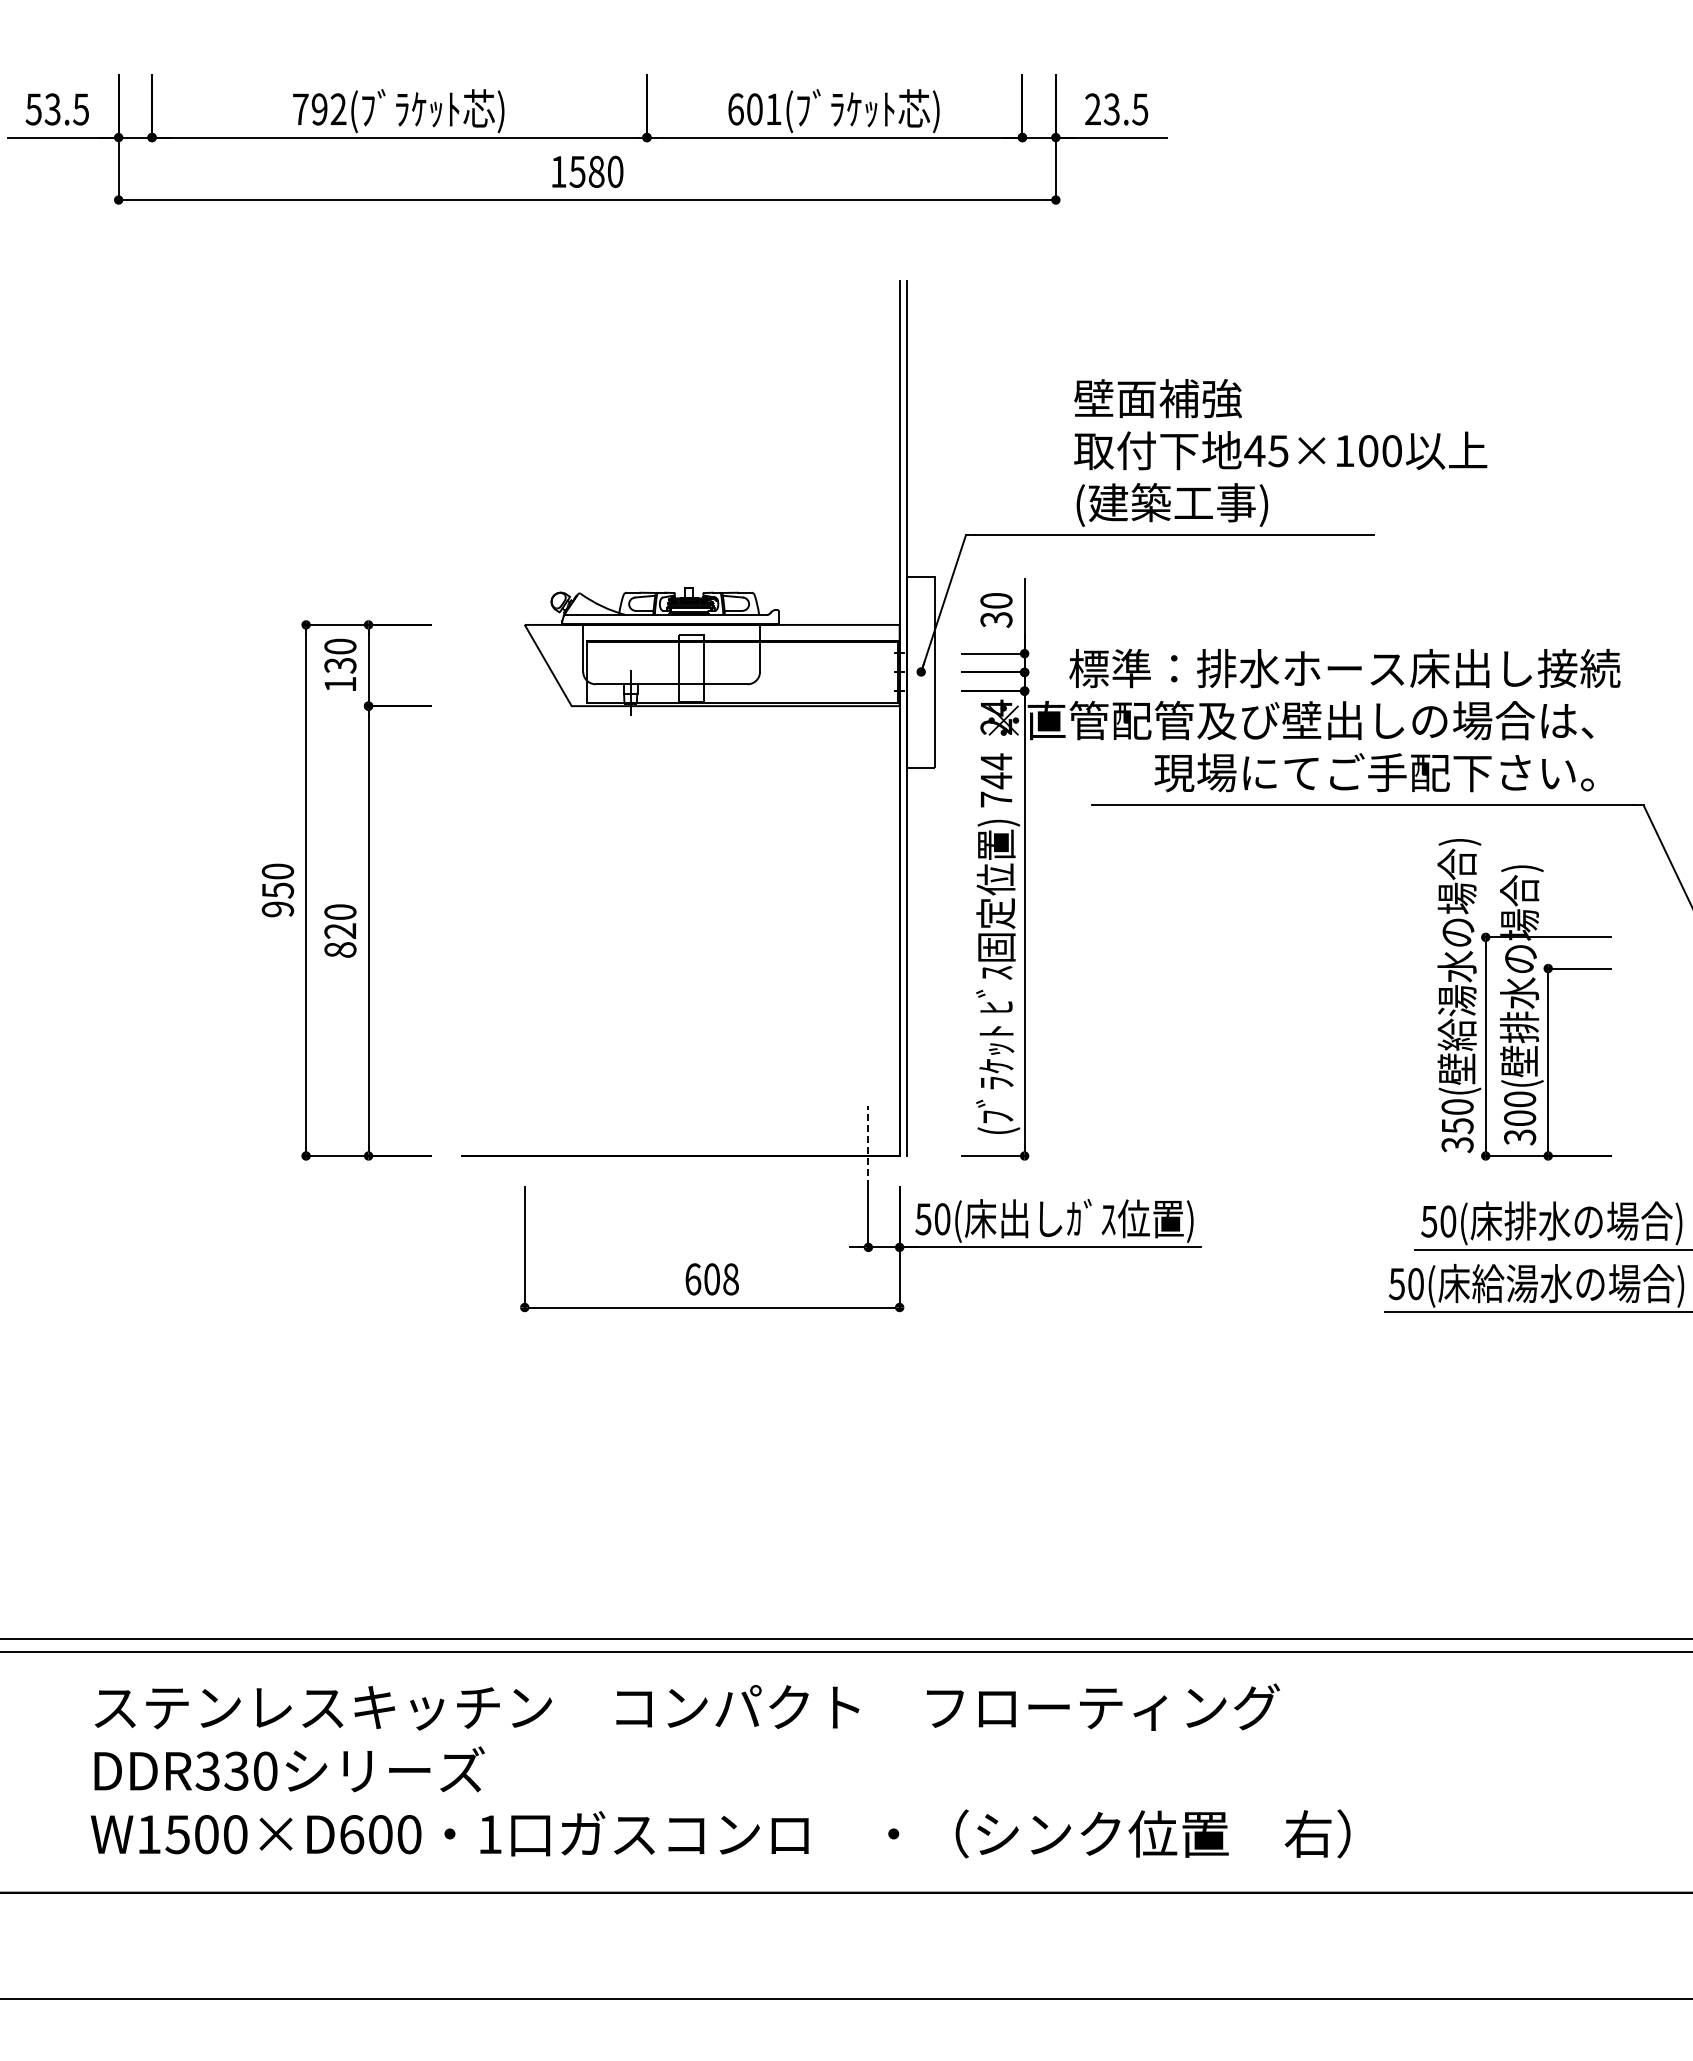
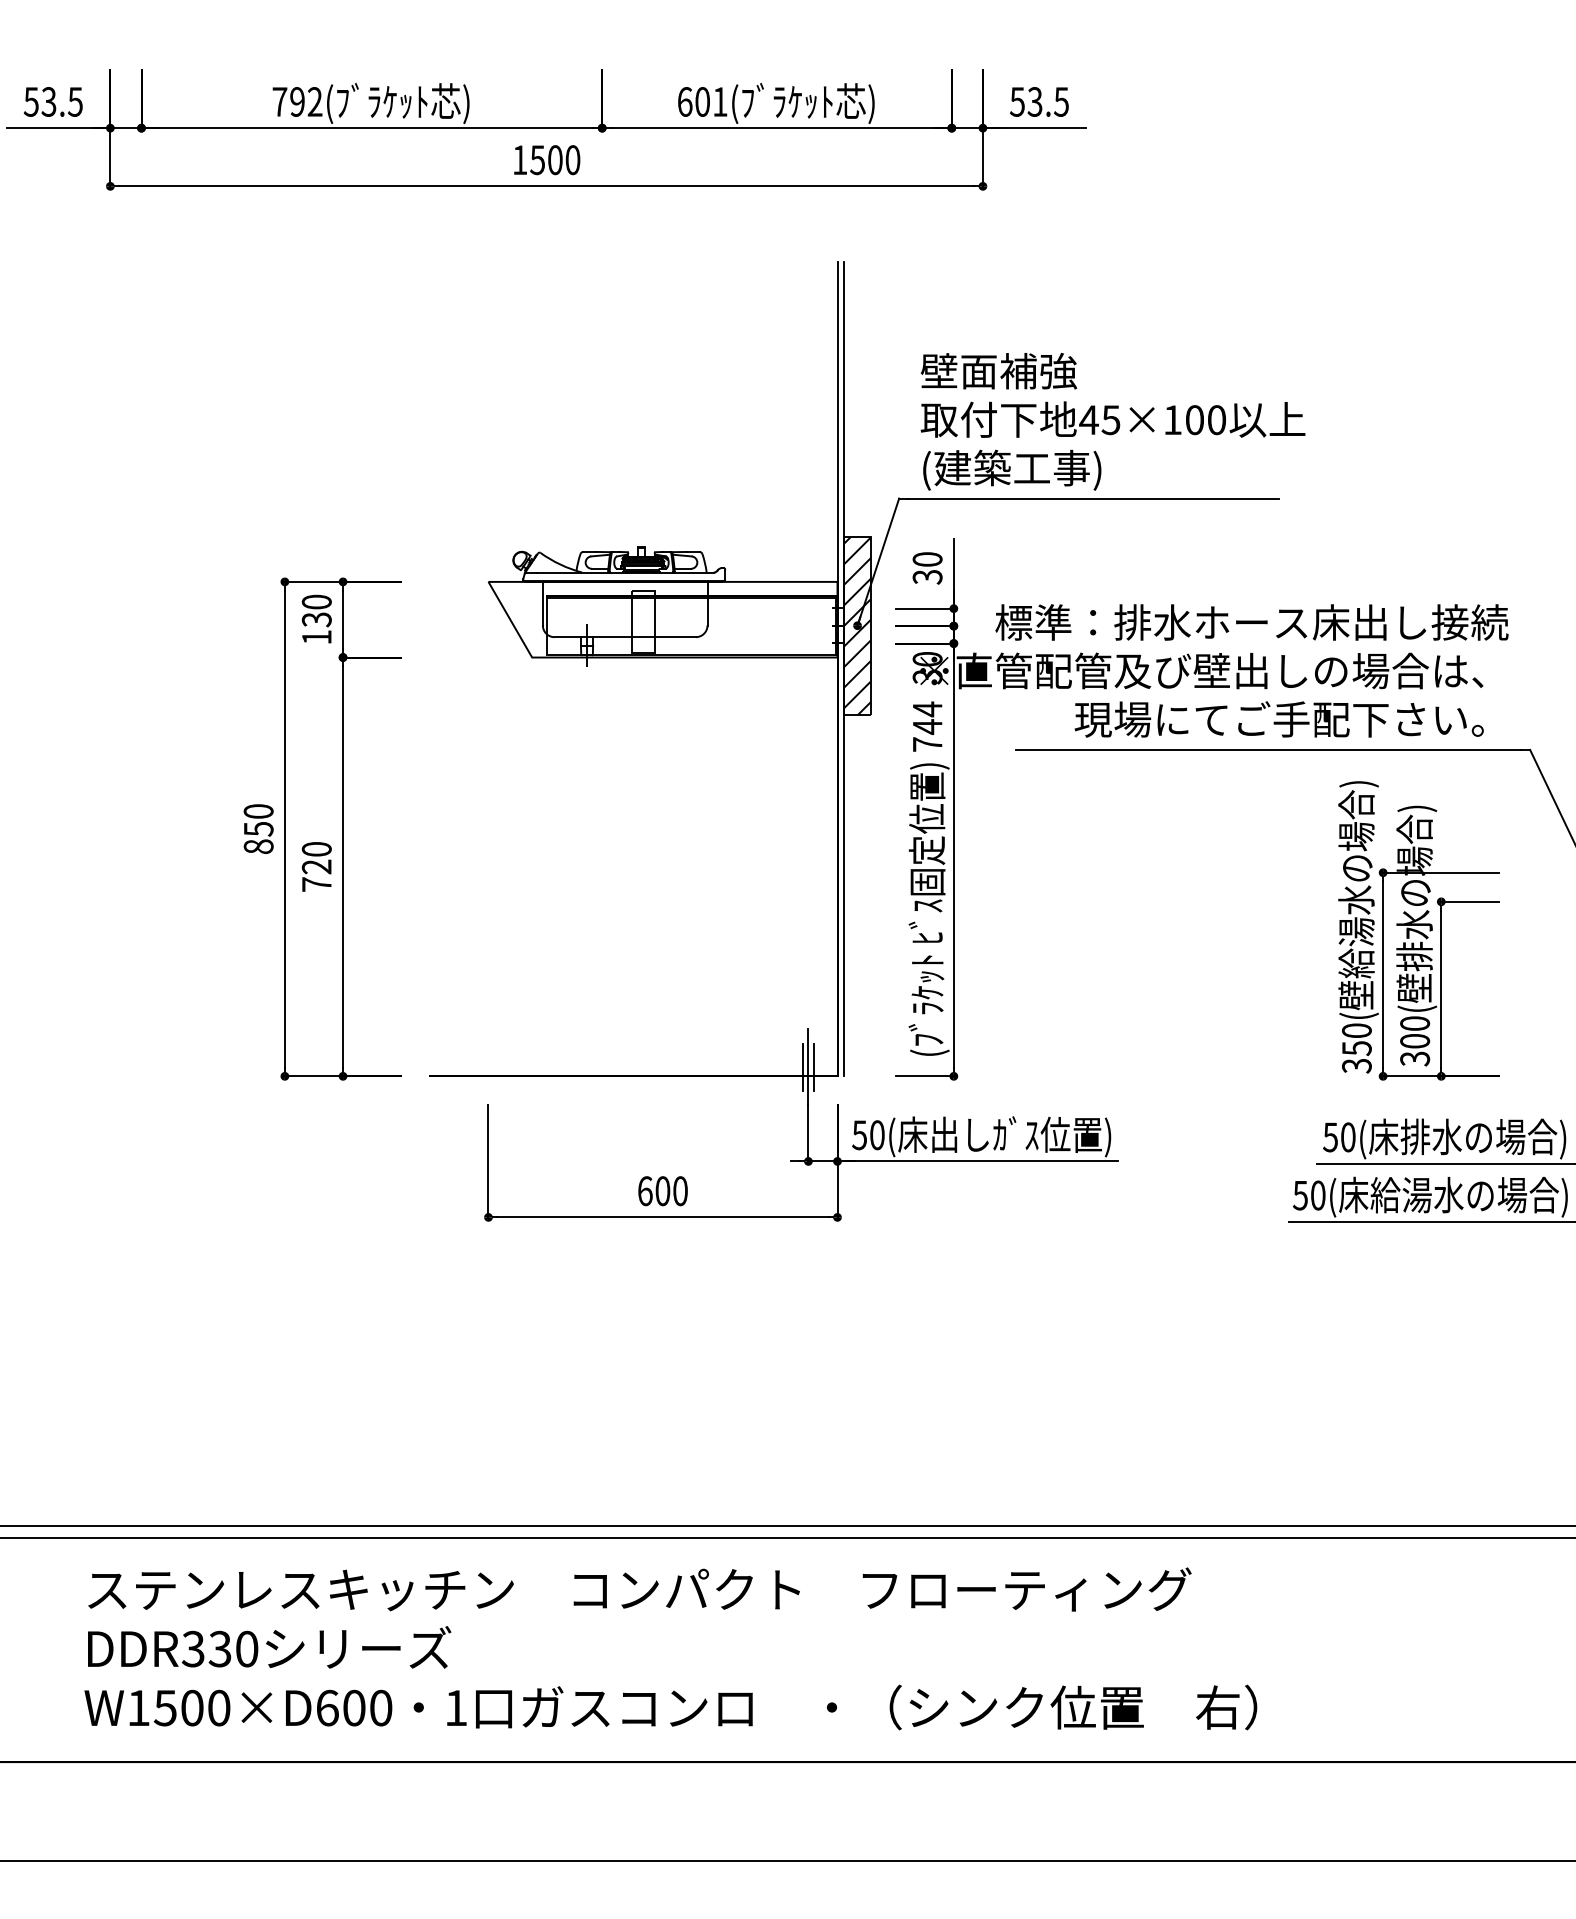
text: (1092, 109) -> (1017, 102), 23.5 -> 53.5
text: (596, 171) -> (555, 159), 1580 -> 1500
text: (1280, 452) -> (1112, 421), moved
hatch: (921, 672) -> (857, 626), added
text: (996, 717) -> (927, 668), 24 -> 30
text: (277, 909) -> (258, 846), 950 -> 850
text: (340, 949) -> (316, 884), 820 -> 720
line: (862, 1146) -> (802, 1067), added
line: (868, 1146) -> (808, 1067), dashed -> solid
line: (874, 1146) -> (814, 1067), added
text: (730, 1279) -> (680, 1191), 608 -> 600

